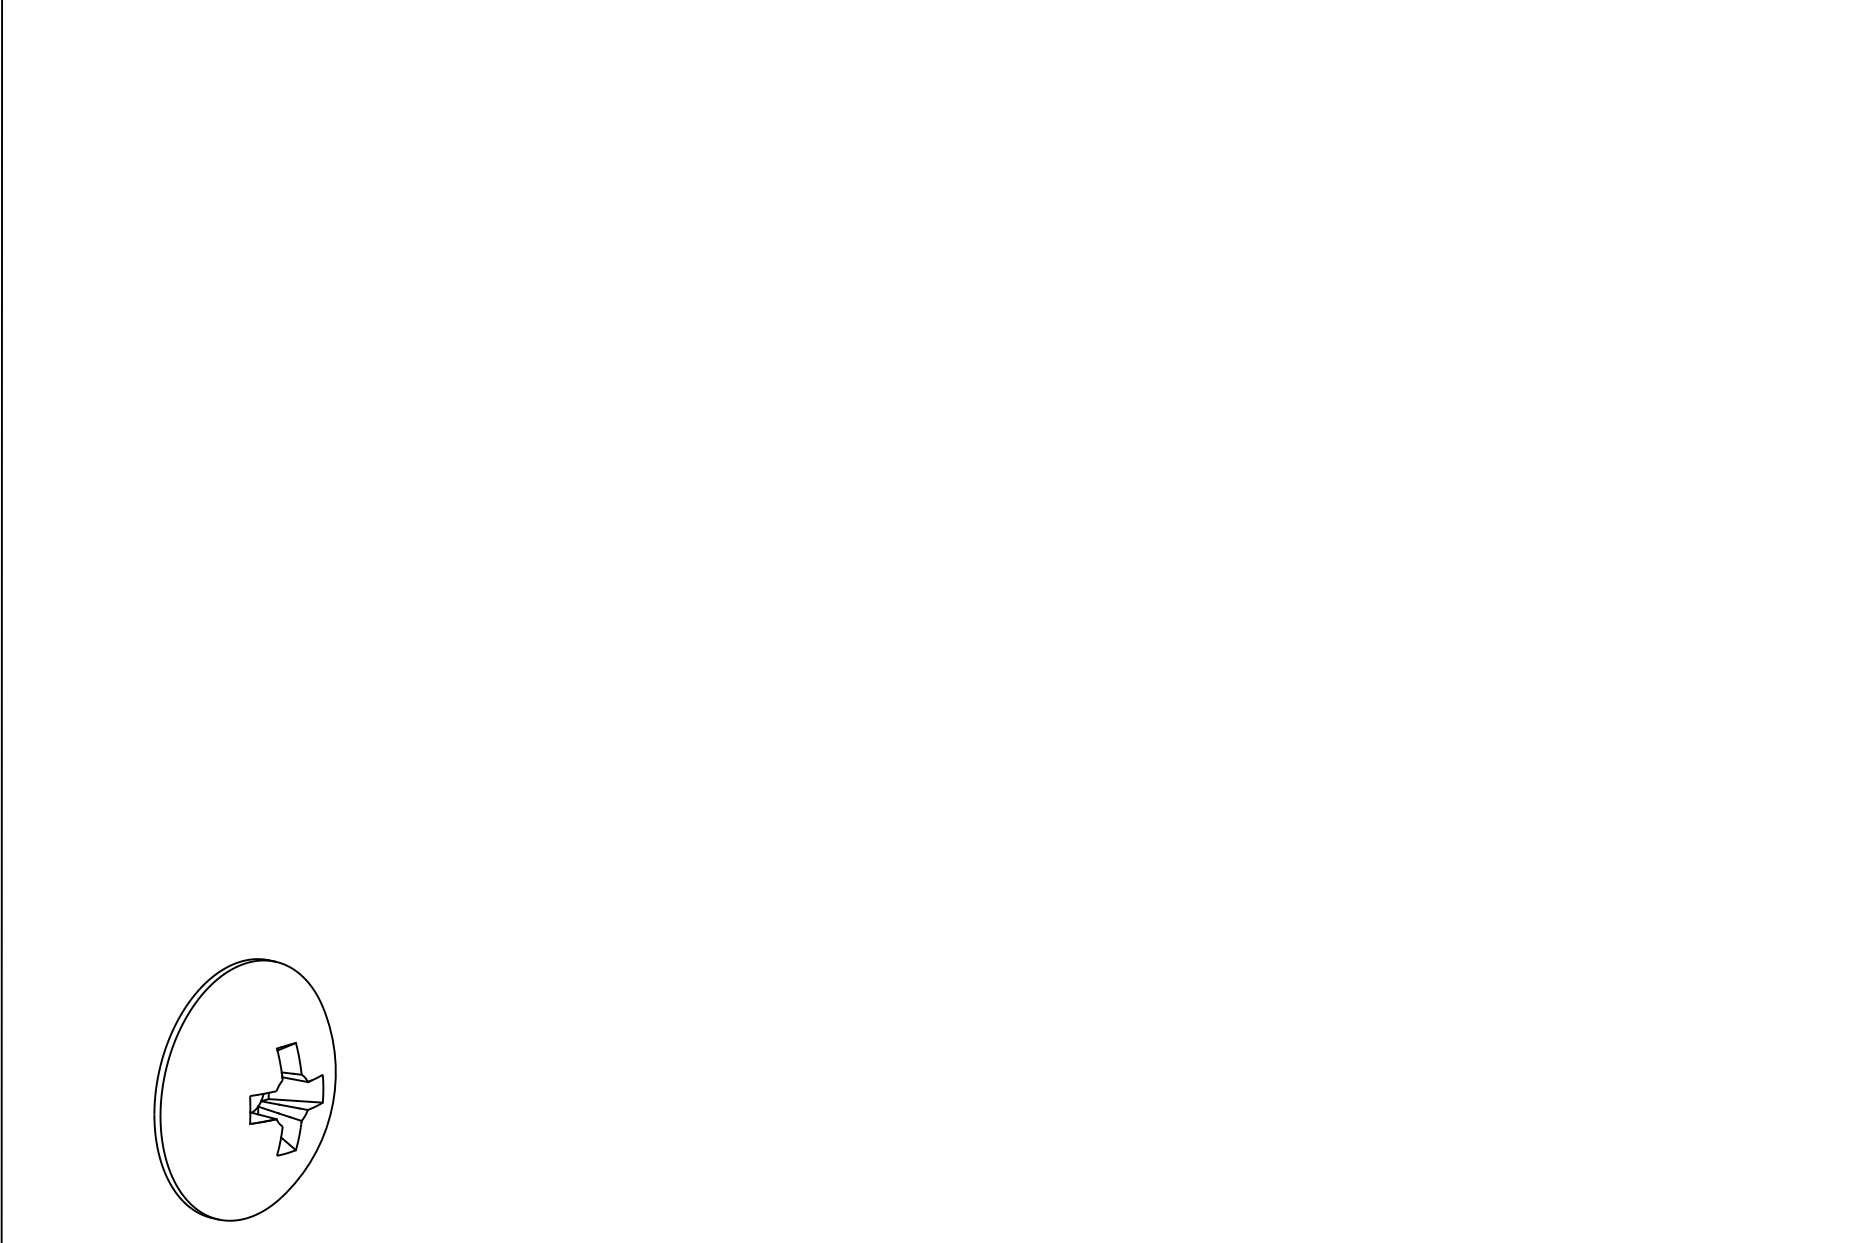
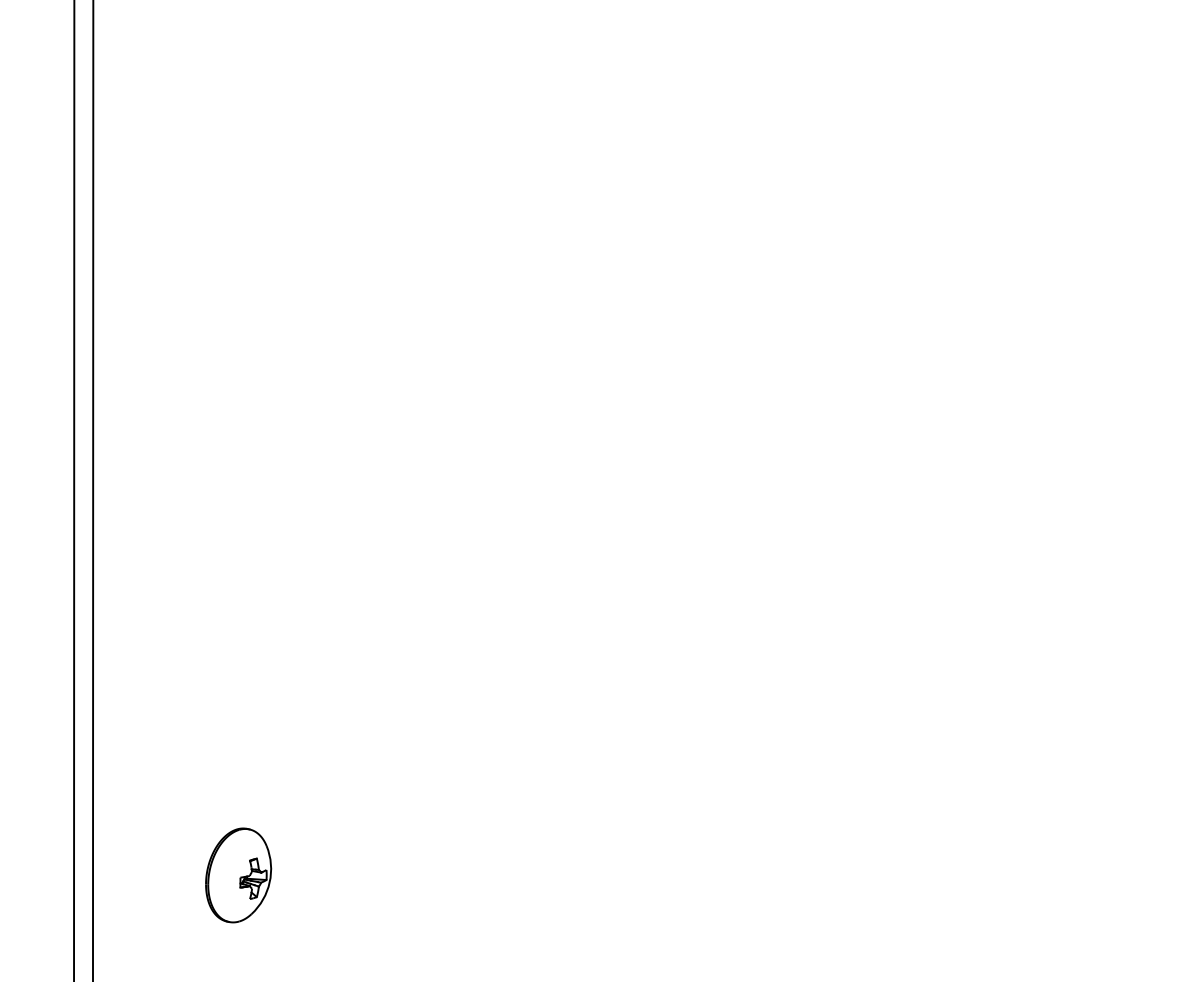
part: (244, 1090) -> (238, 875), size x0.6

